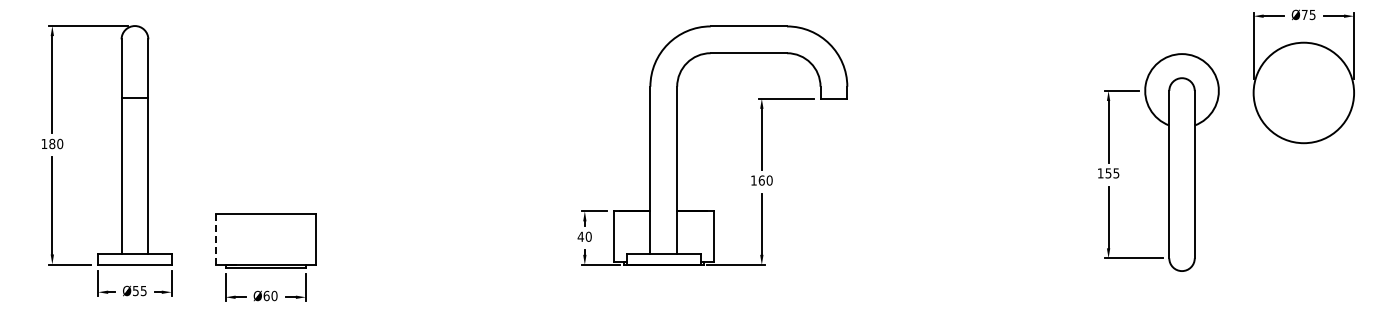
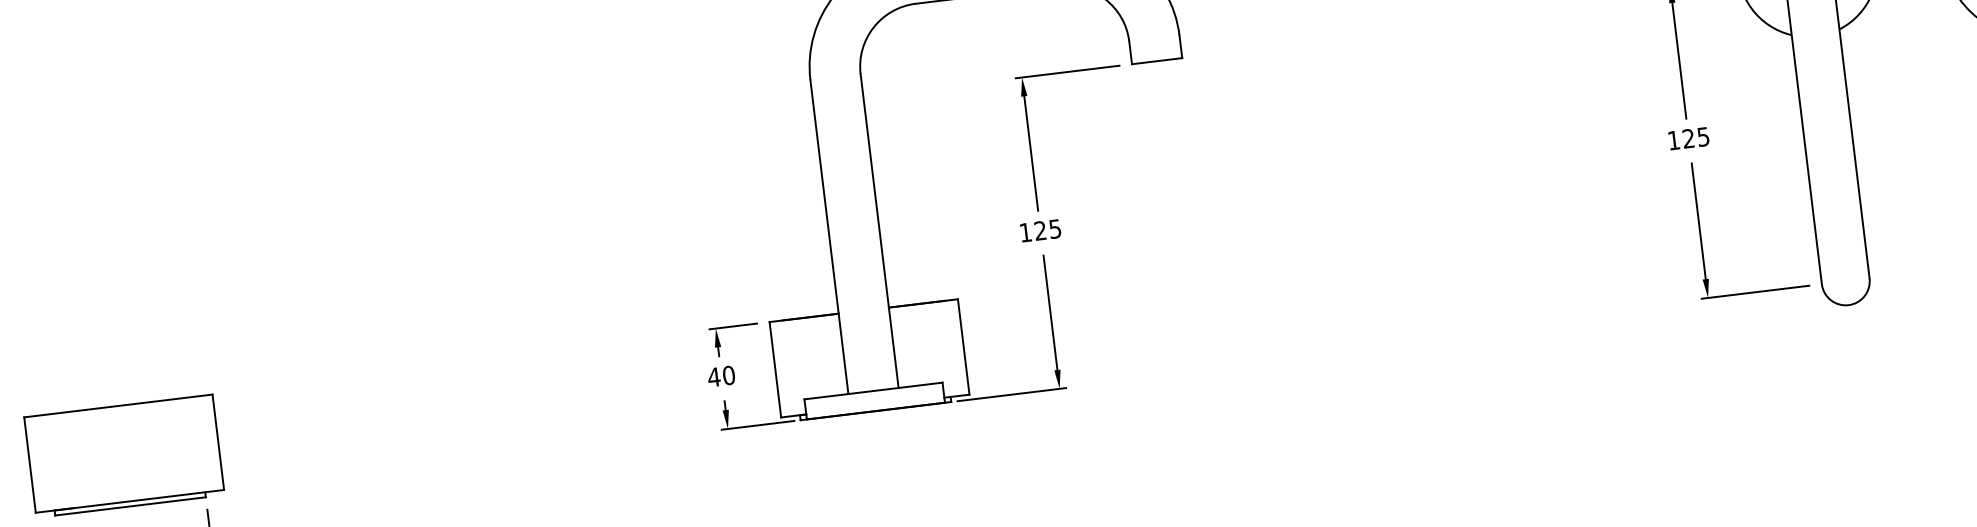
text: (1108, 173) -> (1688, 138), 155 -> 125
text: (765, 180) -> (1047, 229), 160 -> 125
line: (215, 239) -> (30, 465), dashed -> solid

